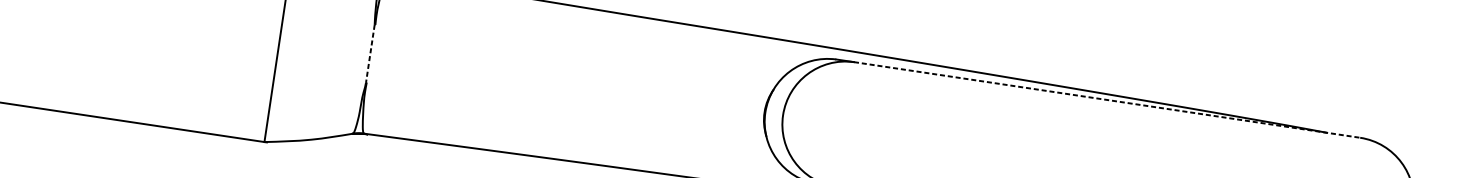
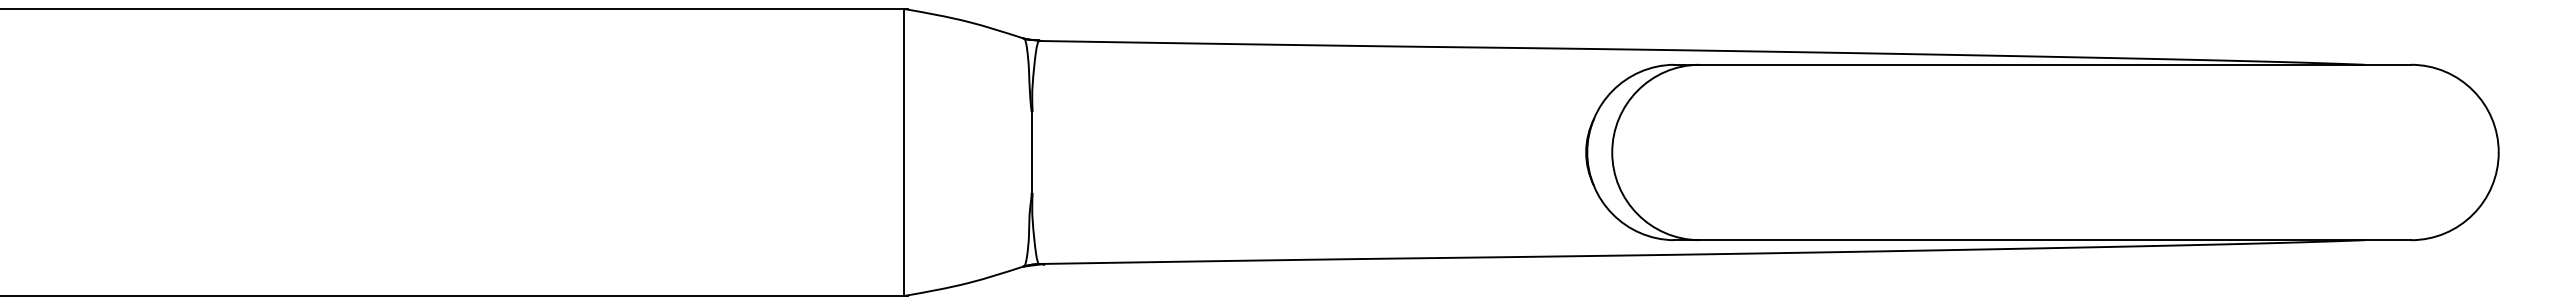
line: (370, 54) -> (1031, 153), dashed -> solid
line: (1107, 99) -> (2055, 64), dashed -> solid

